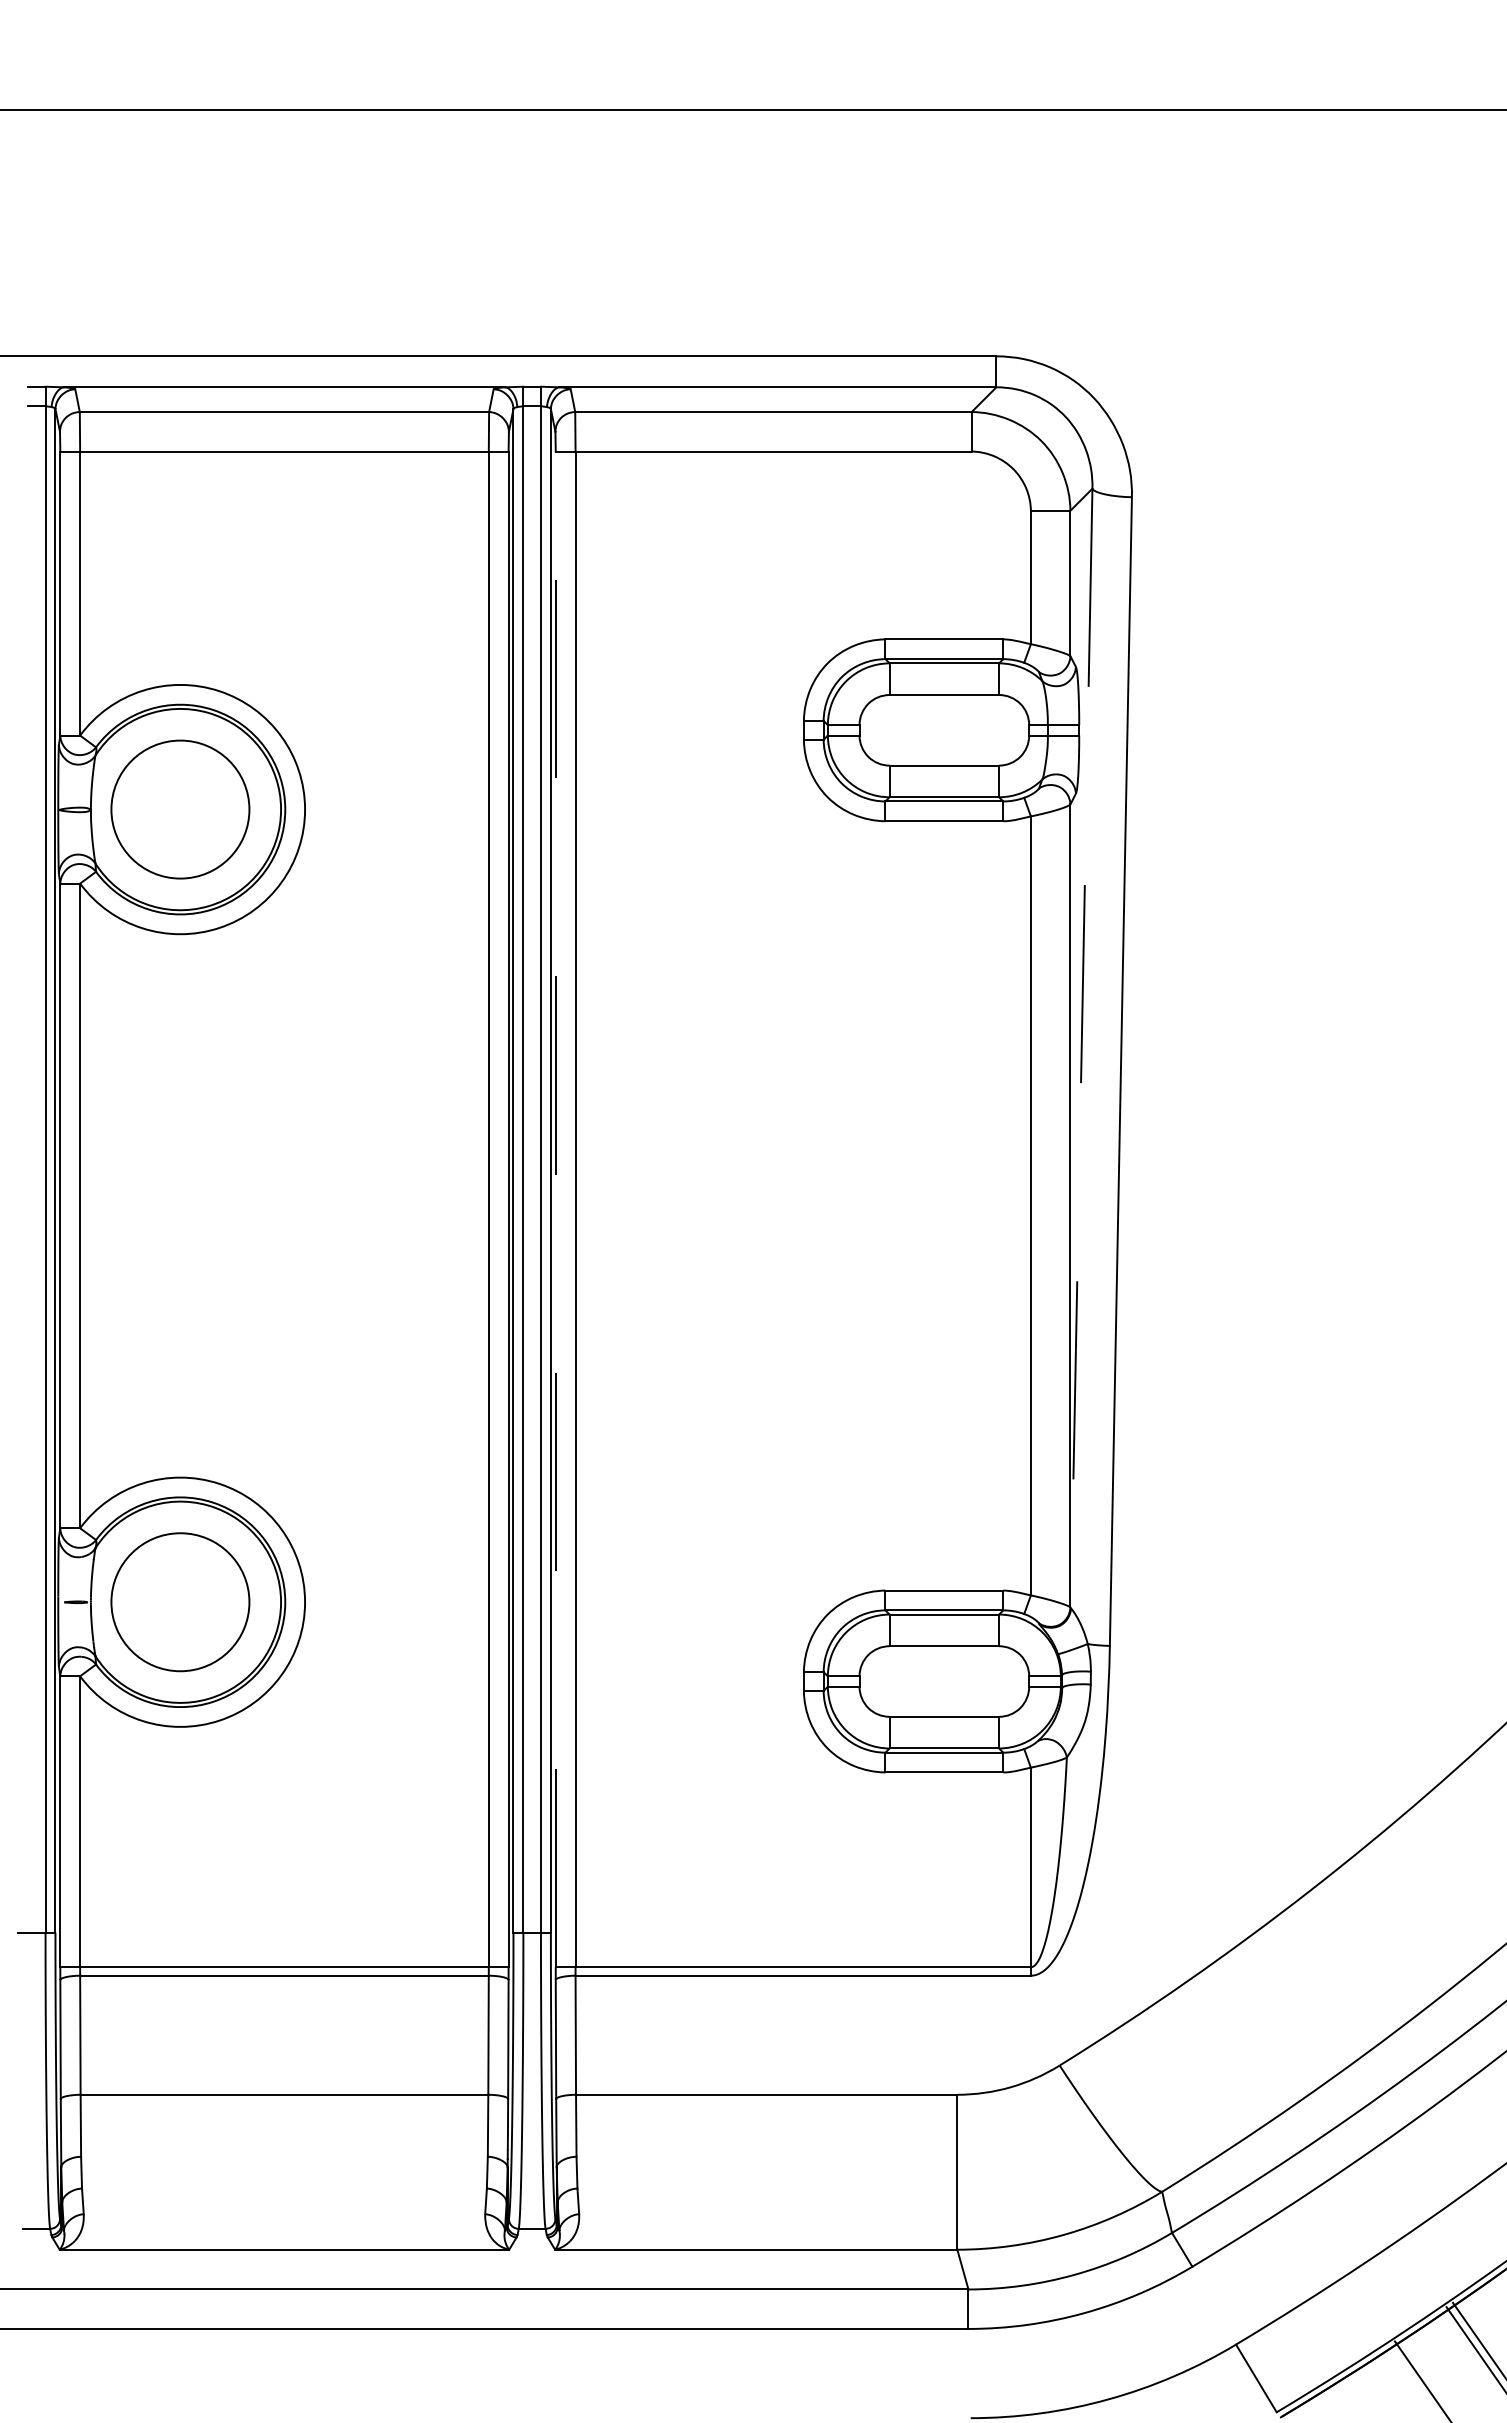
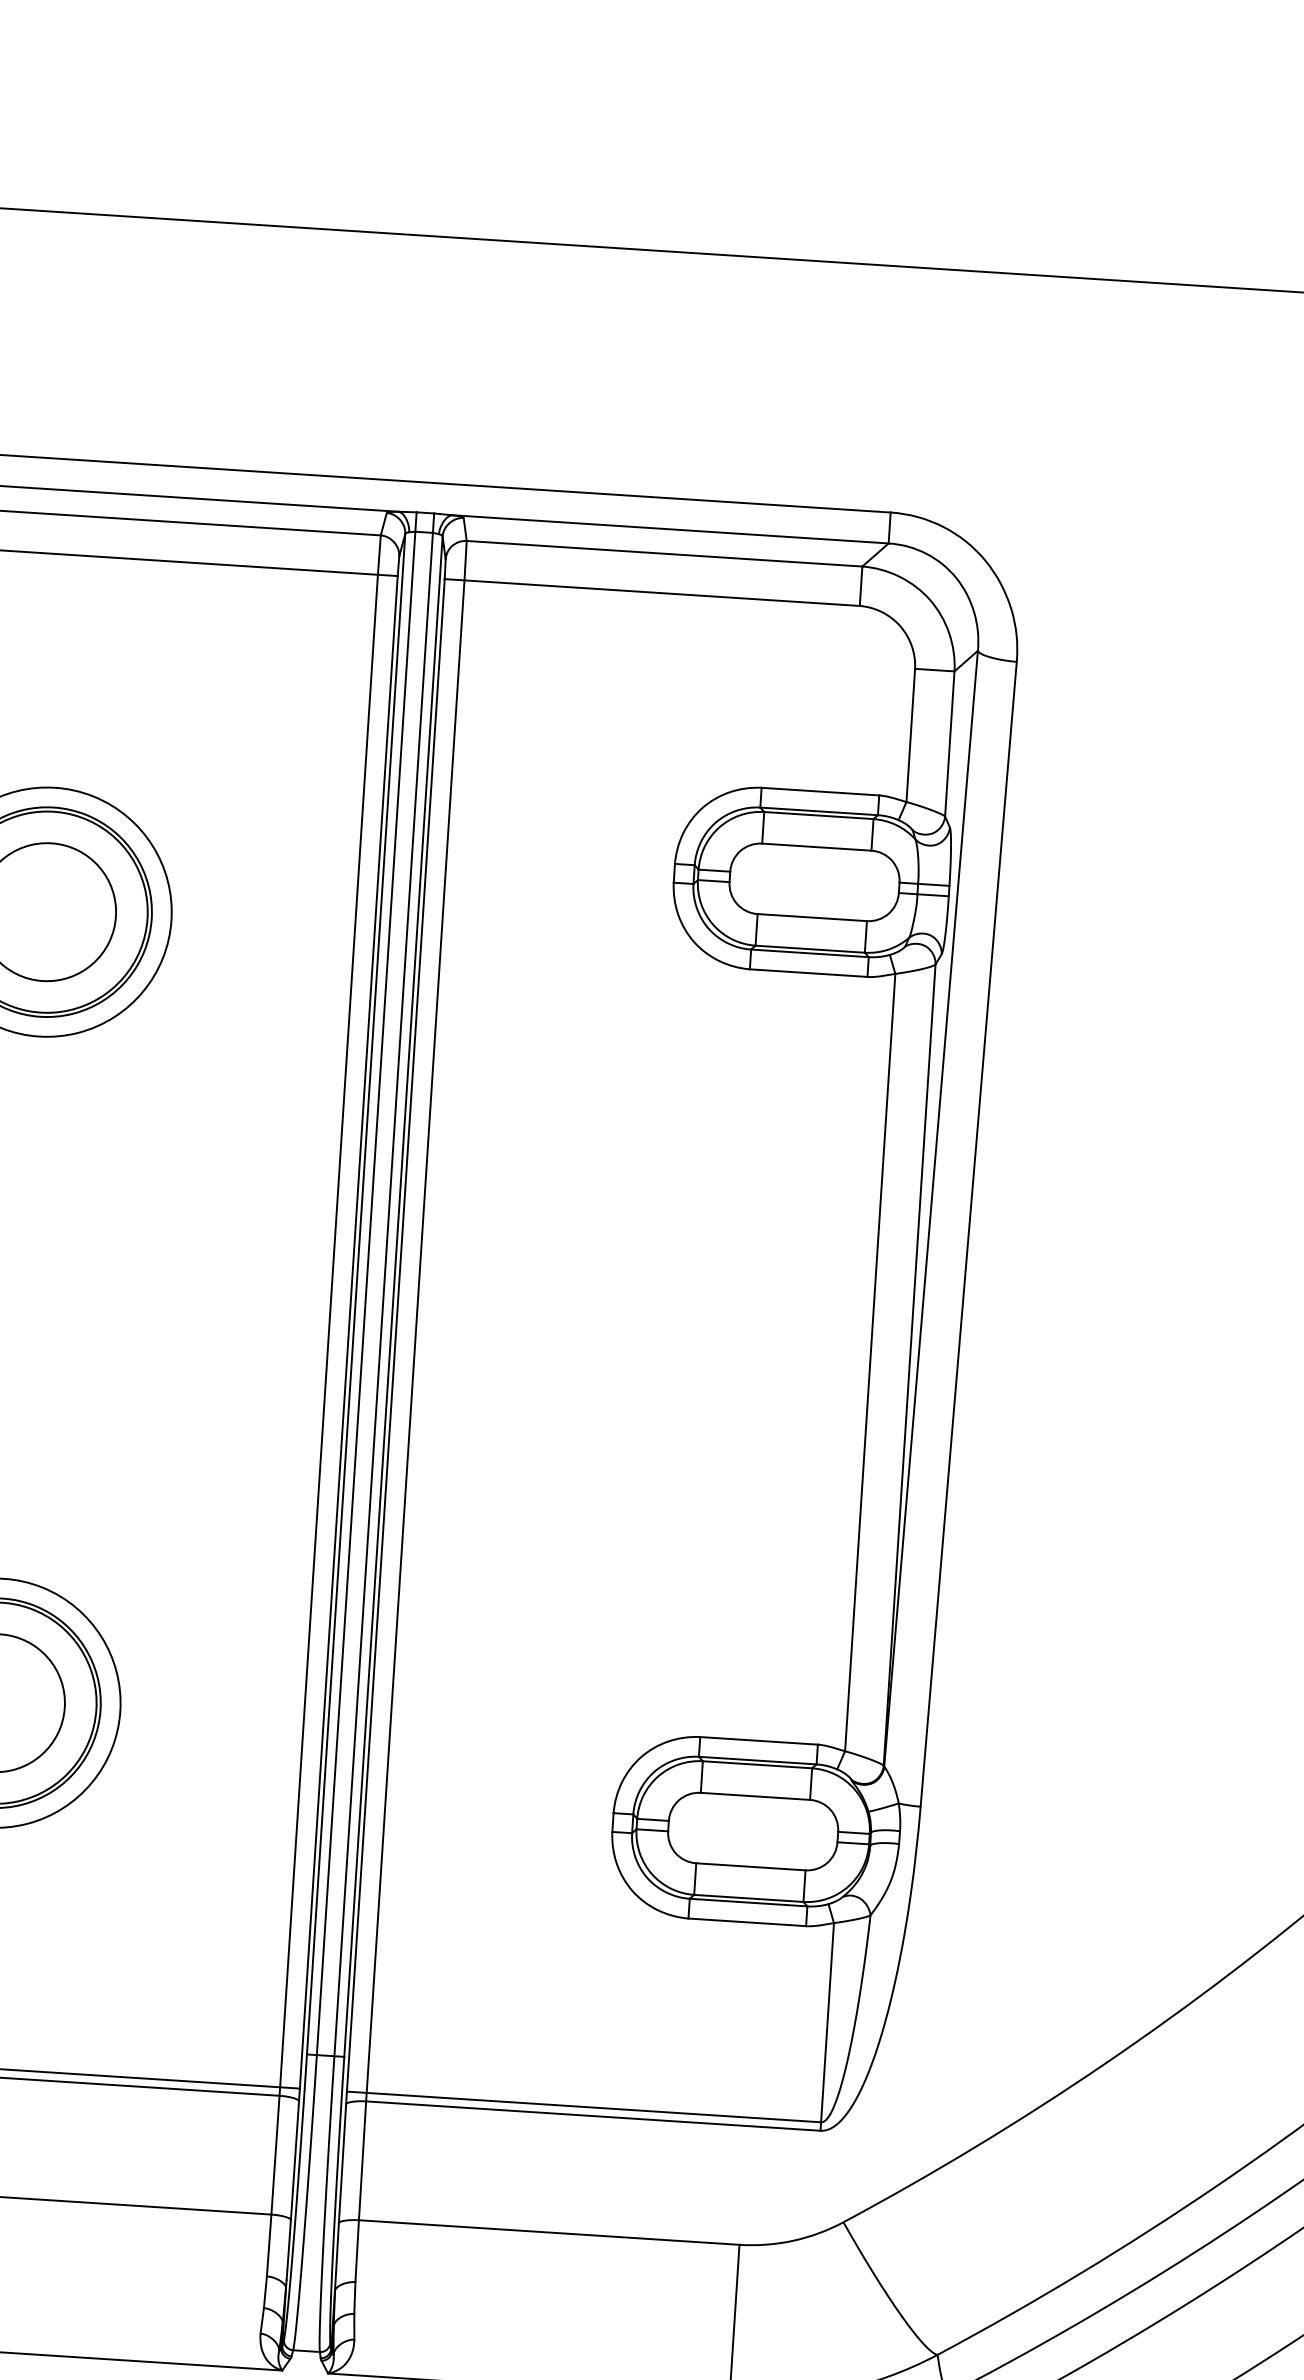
line: (1081, 1048) -> (930, 1208), dashed -> solid
line: (555, 1209) -> (395, 1335), dashed -> solid

